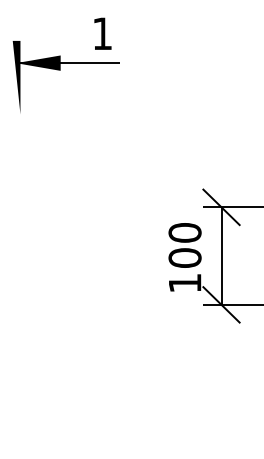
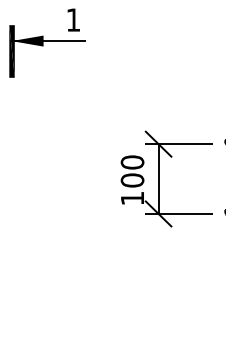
fill: (15, 77) -> (11, 51), added

